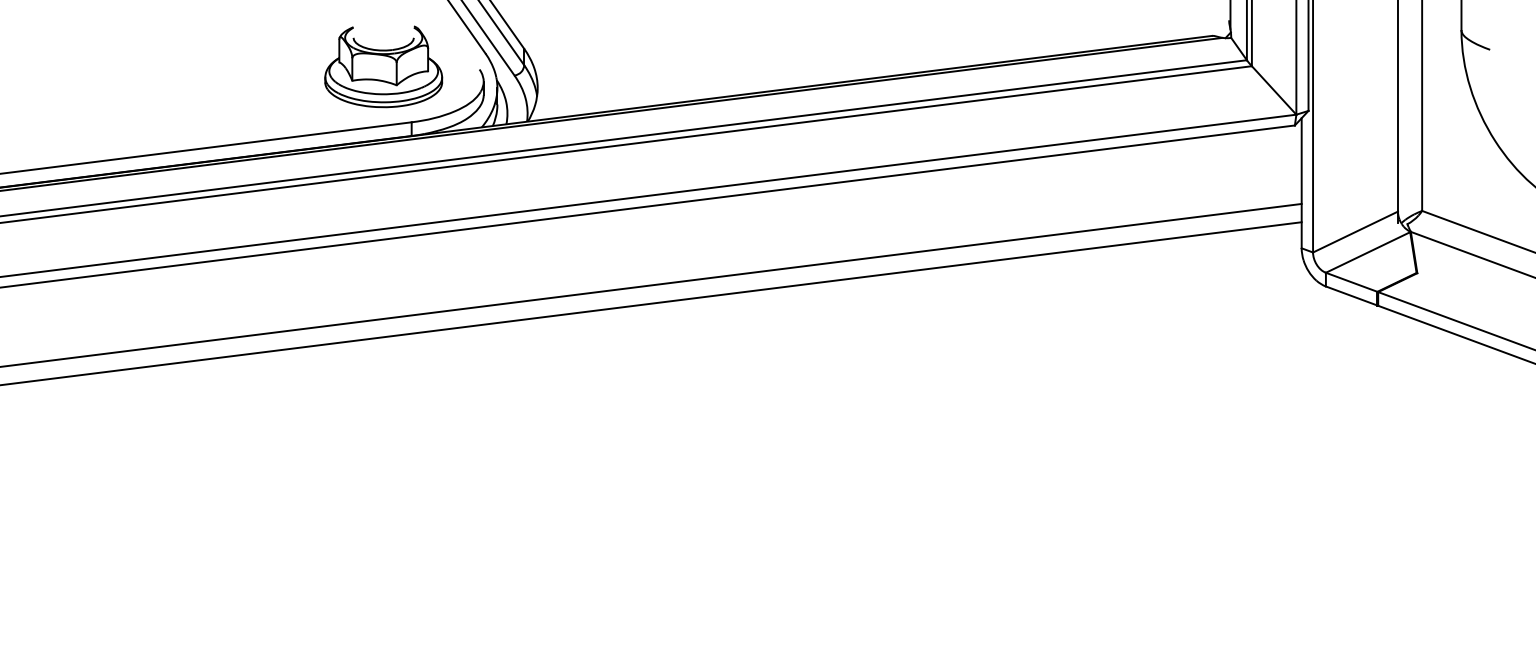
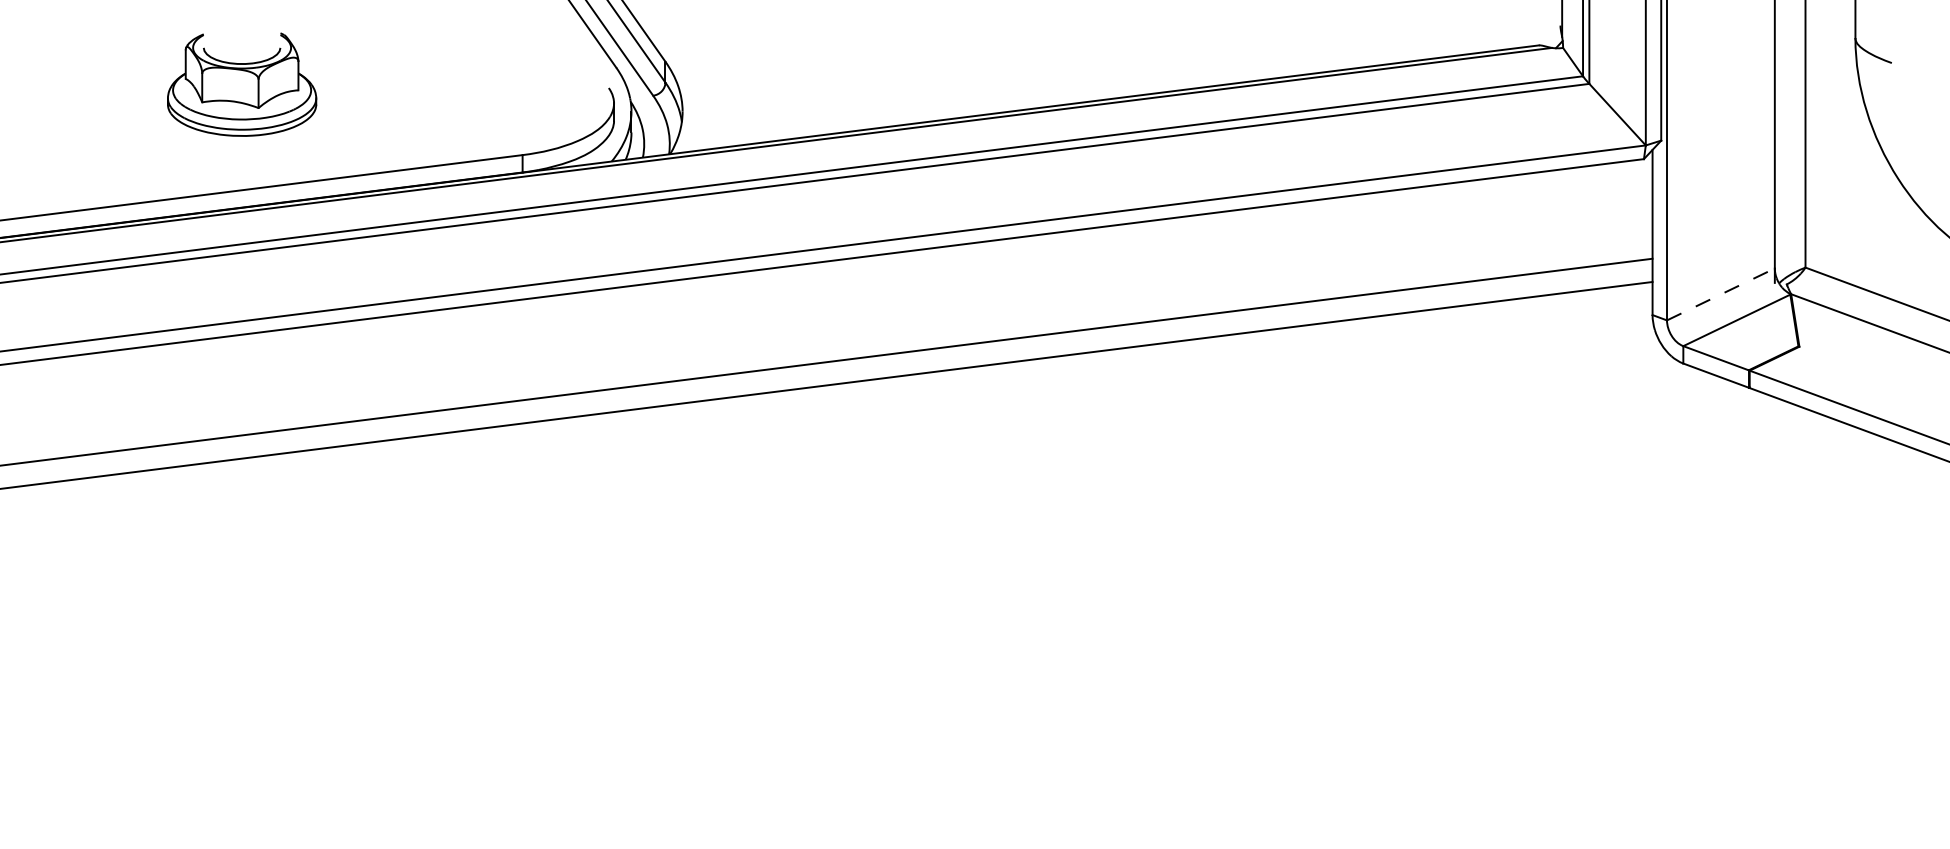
part: (383, 66) -> (241, 84), moved
line: (1355, 231) -> (1720, 293), solid -> dashed

